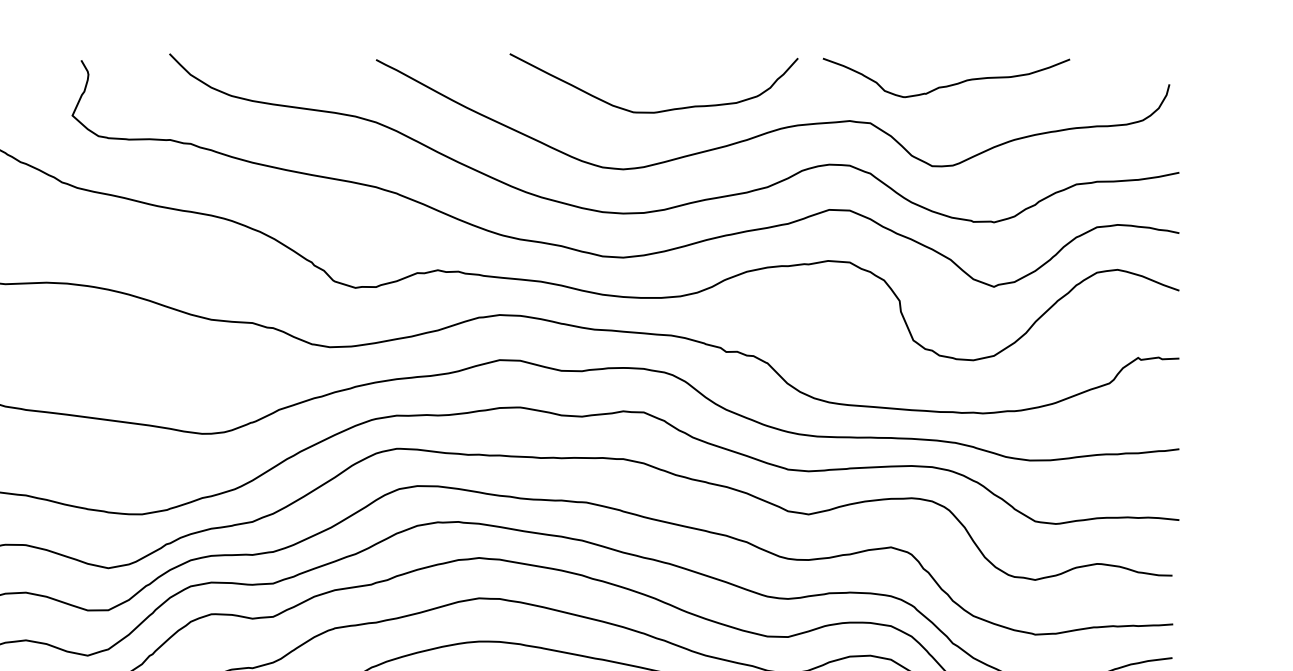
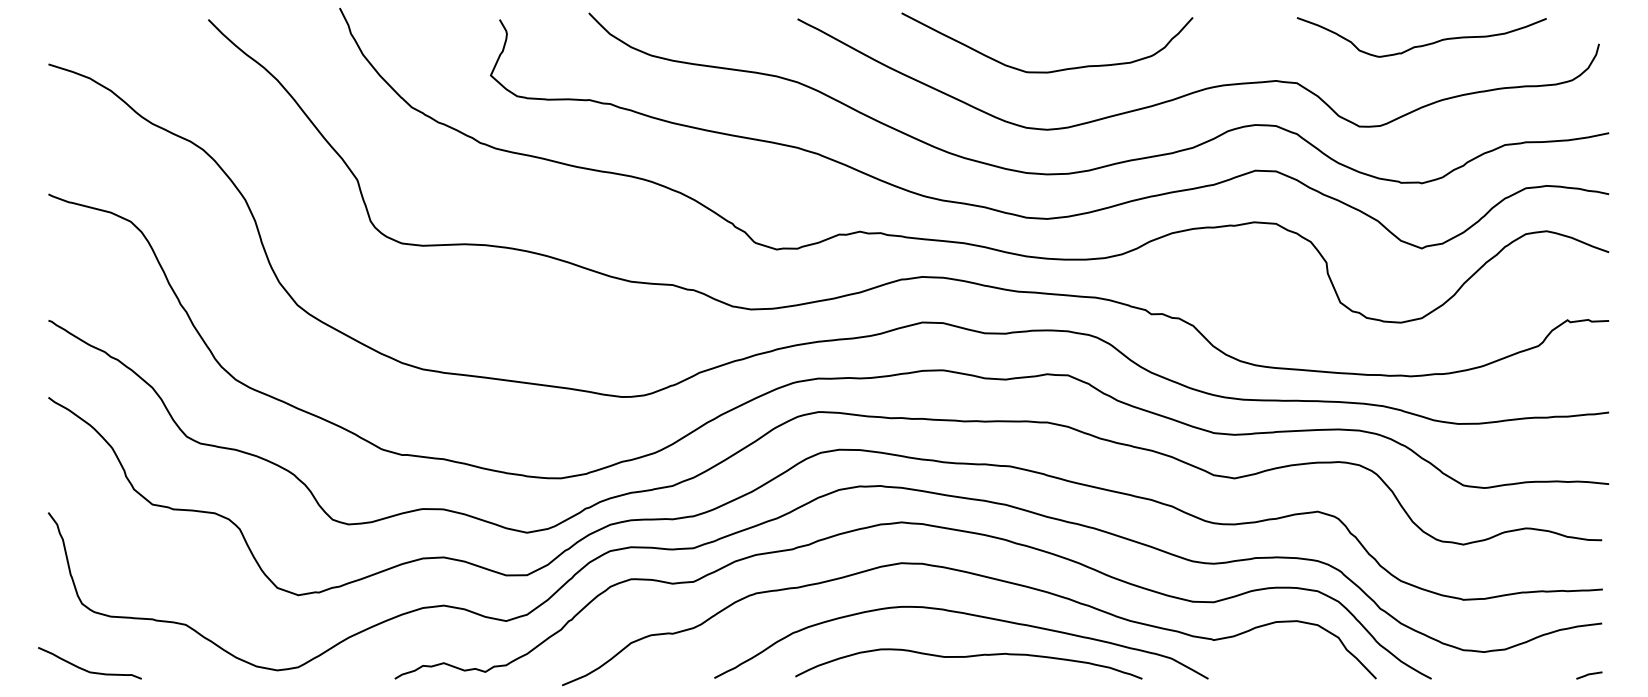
curve: (948, 84) -> (1423, 44), moved
curve: (659, 110) -> (1052, 70), moved

